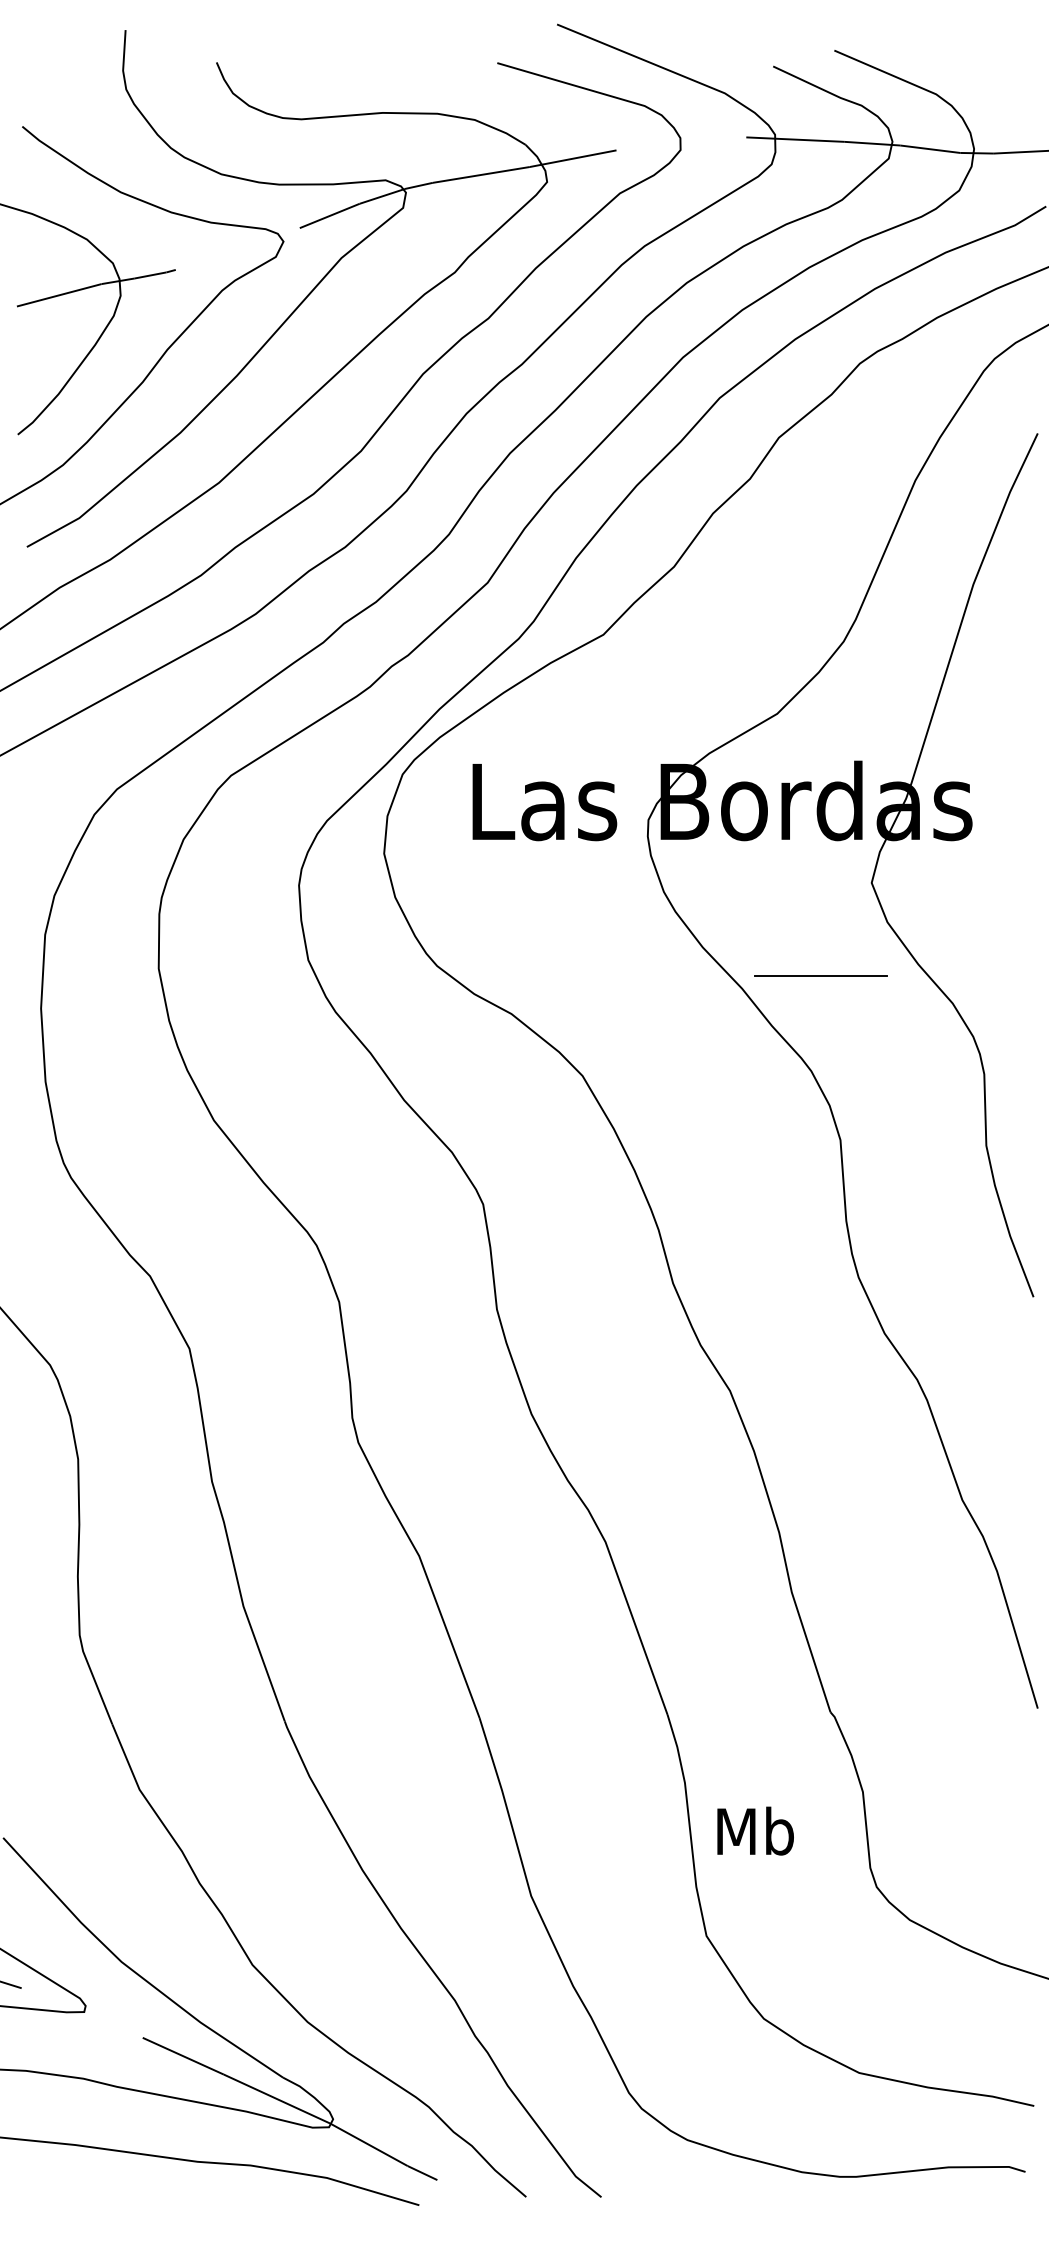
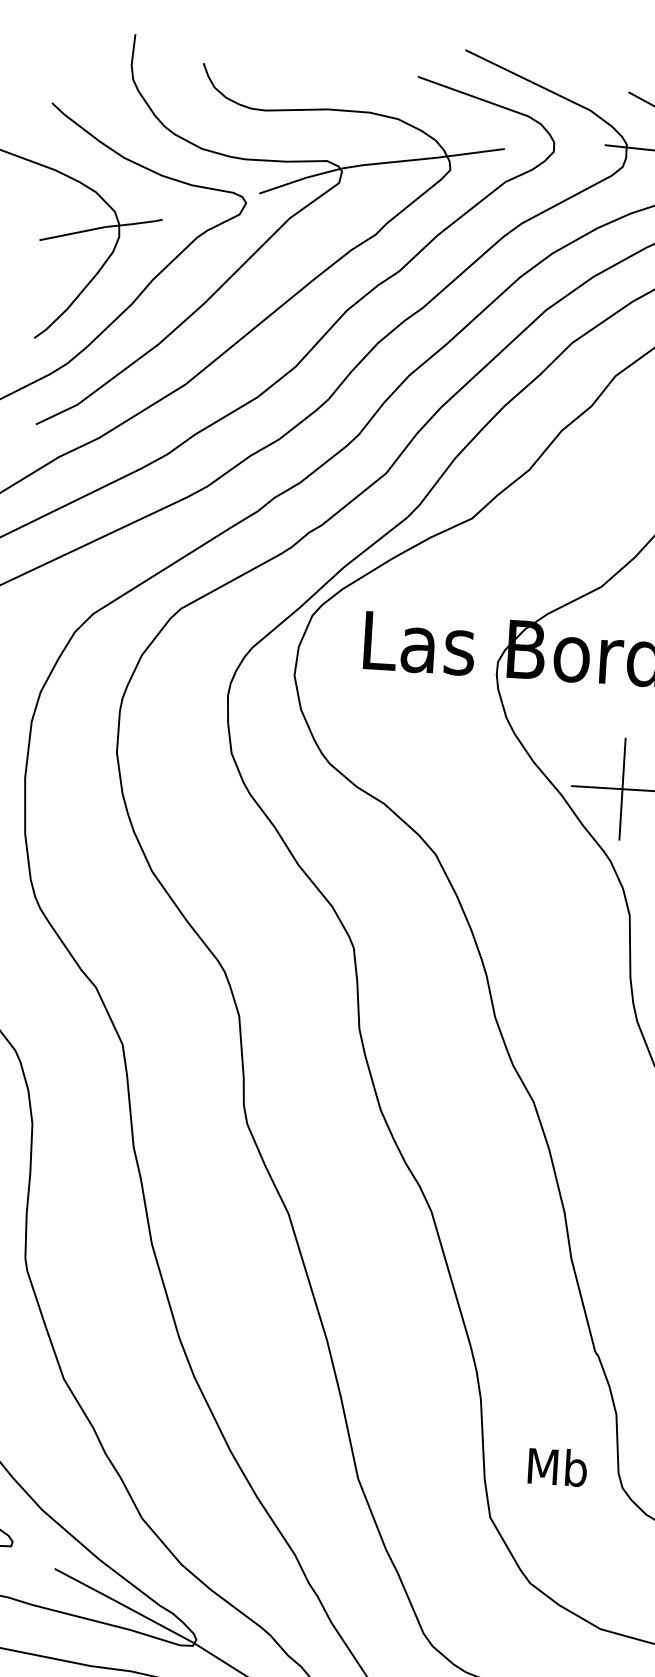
line: (820, 975) -> (622, 788), added
text: (755, 1830) -> (557, 1466), moved

